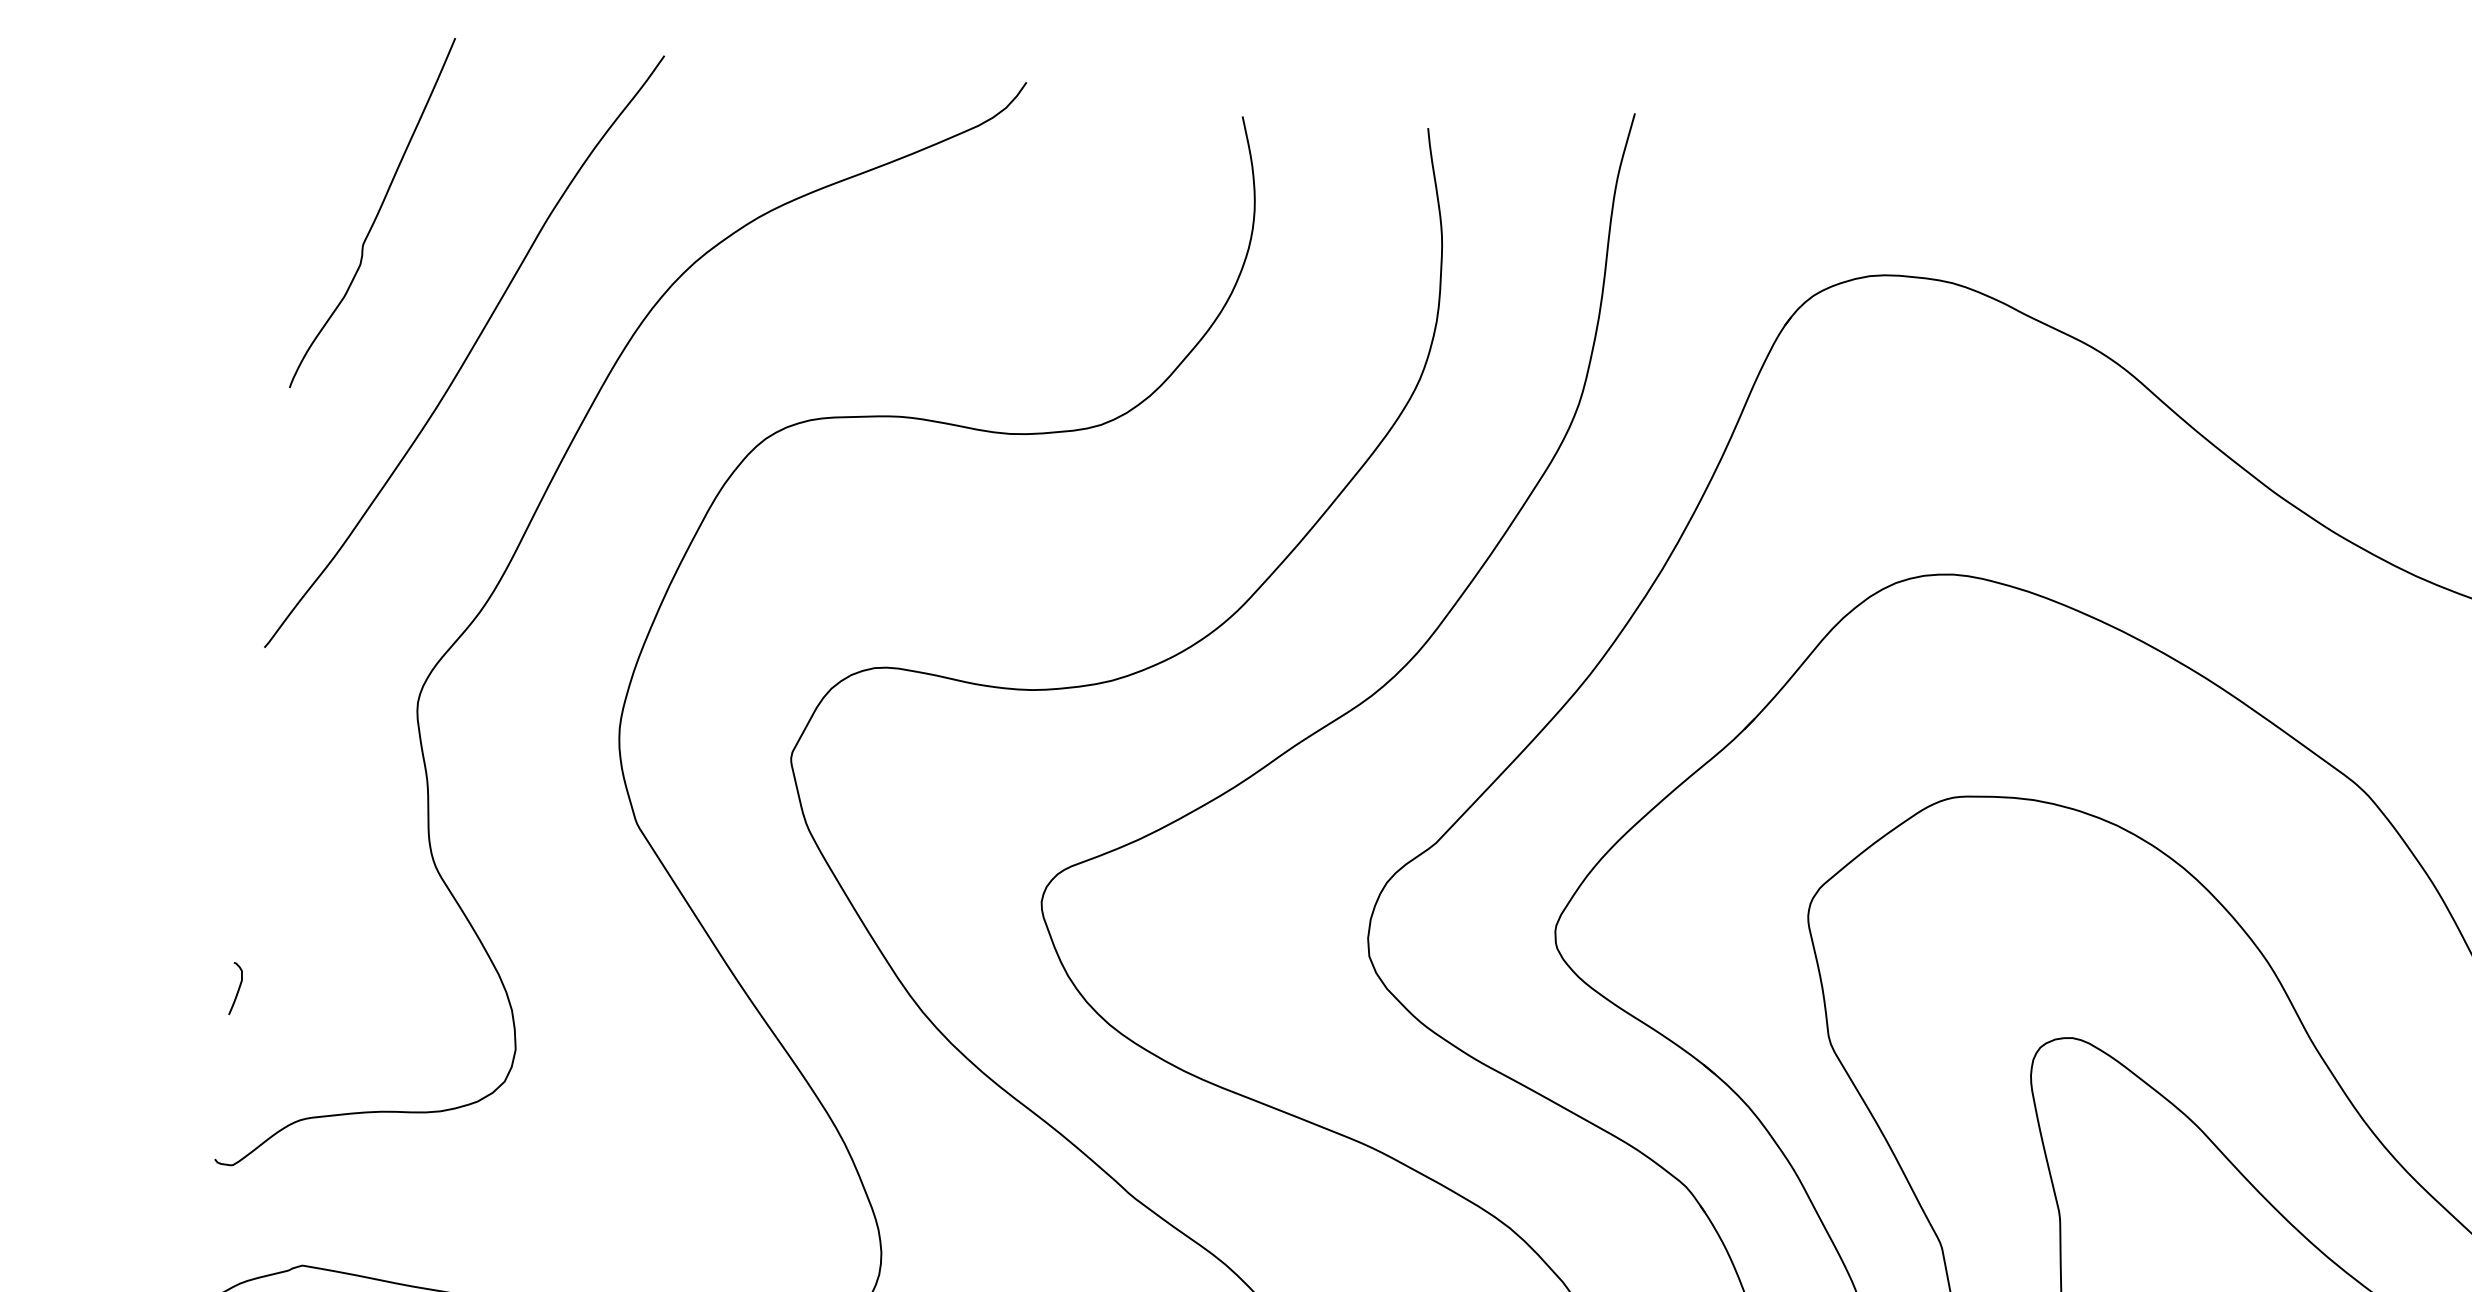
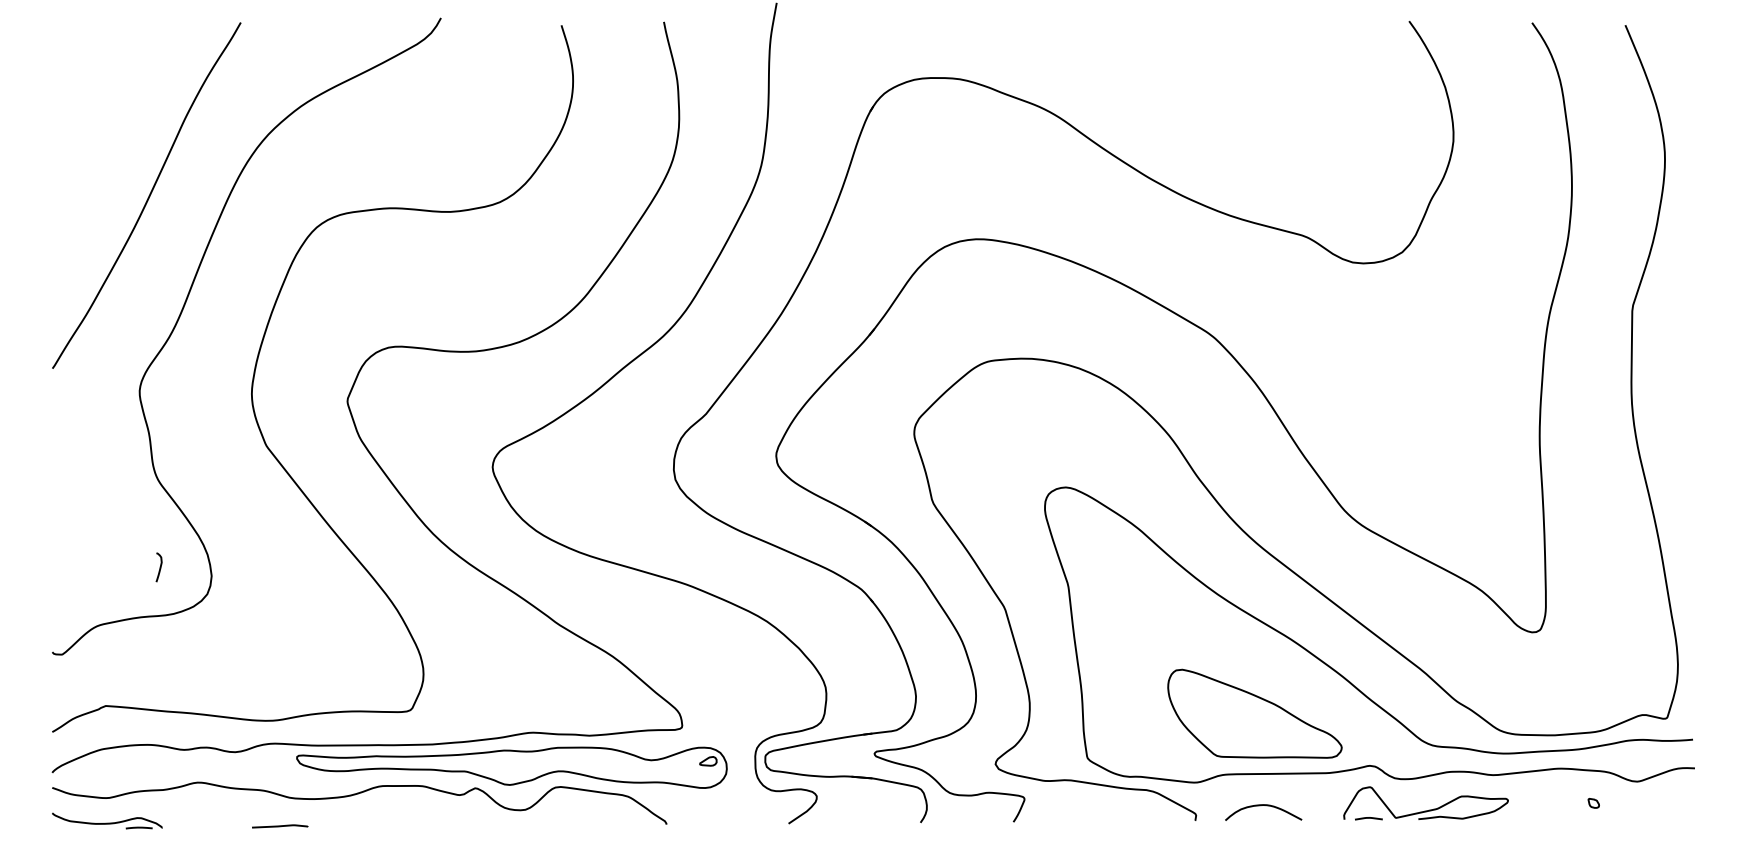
curve: (375, 213) -> (90, 124), removed
curve: (237, 988) -> (159, 567), moved

